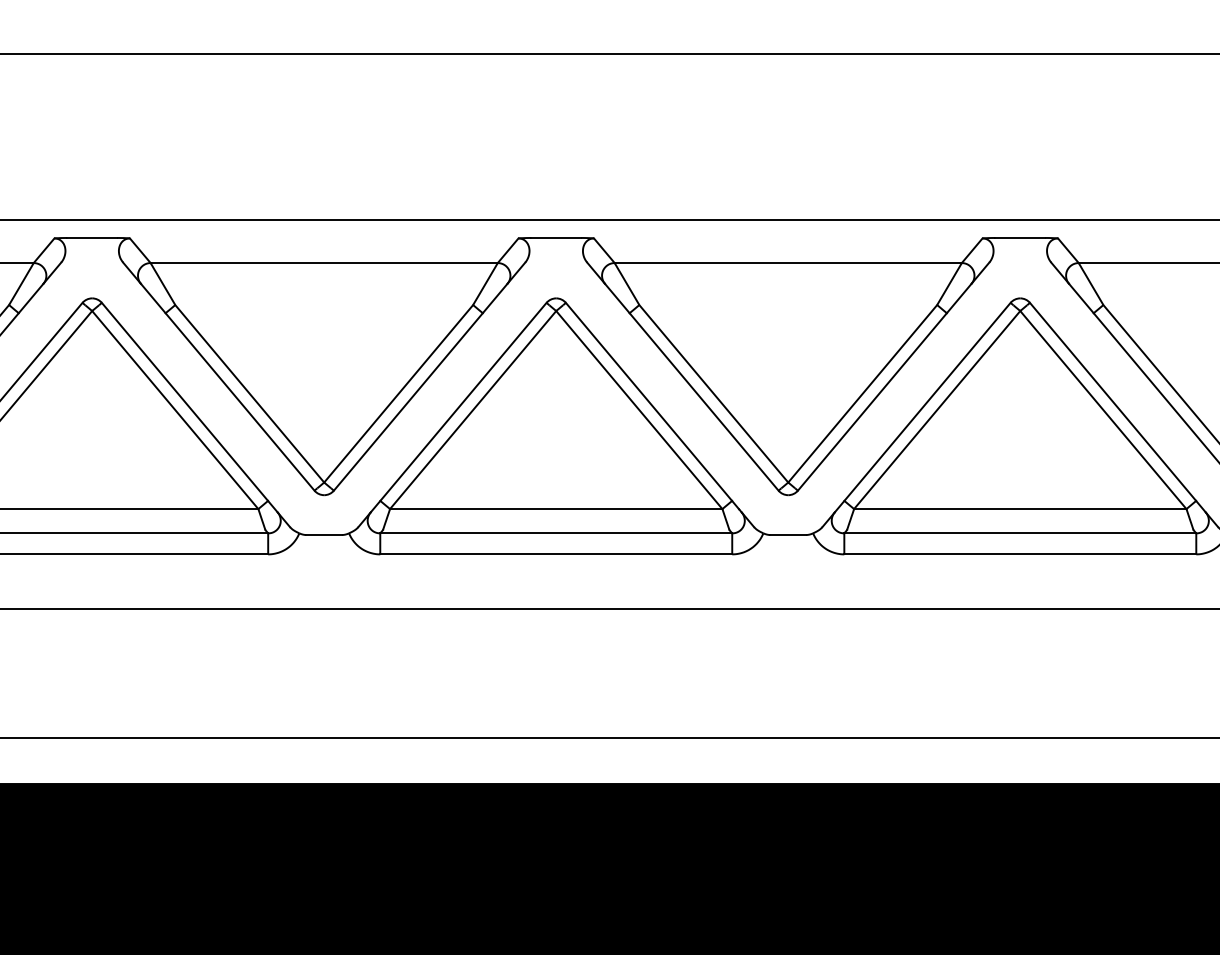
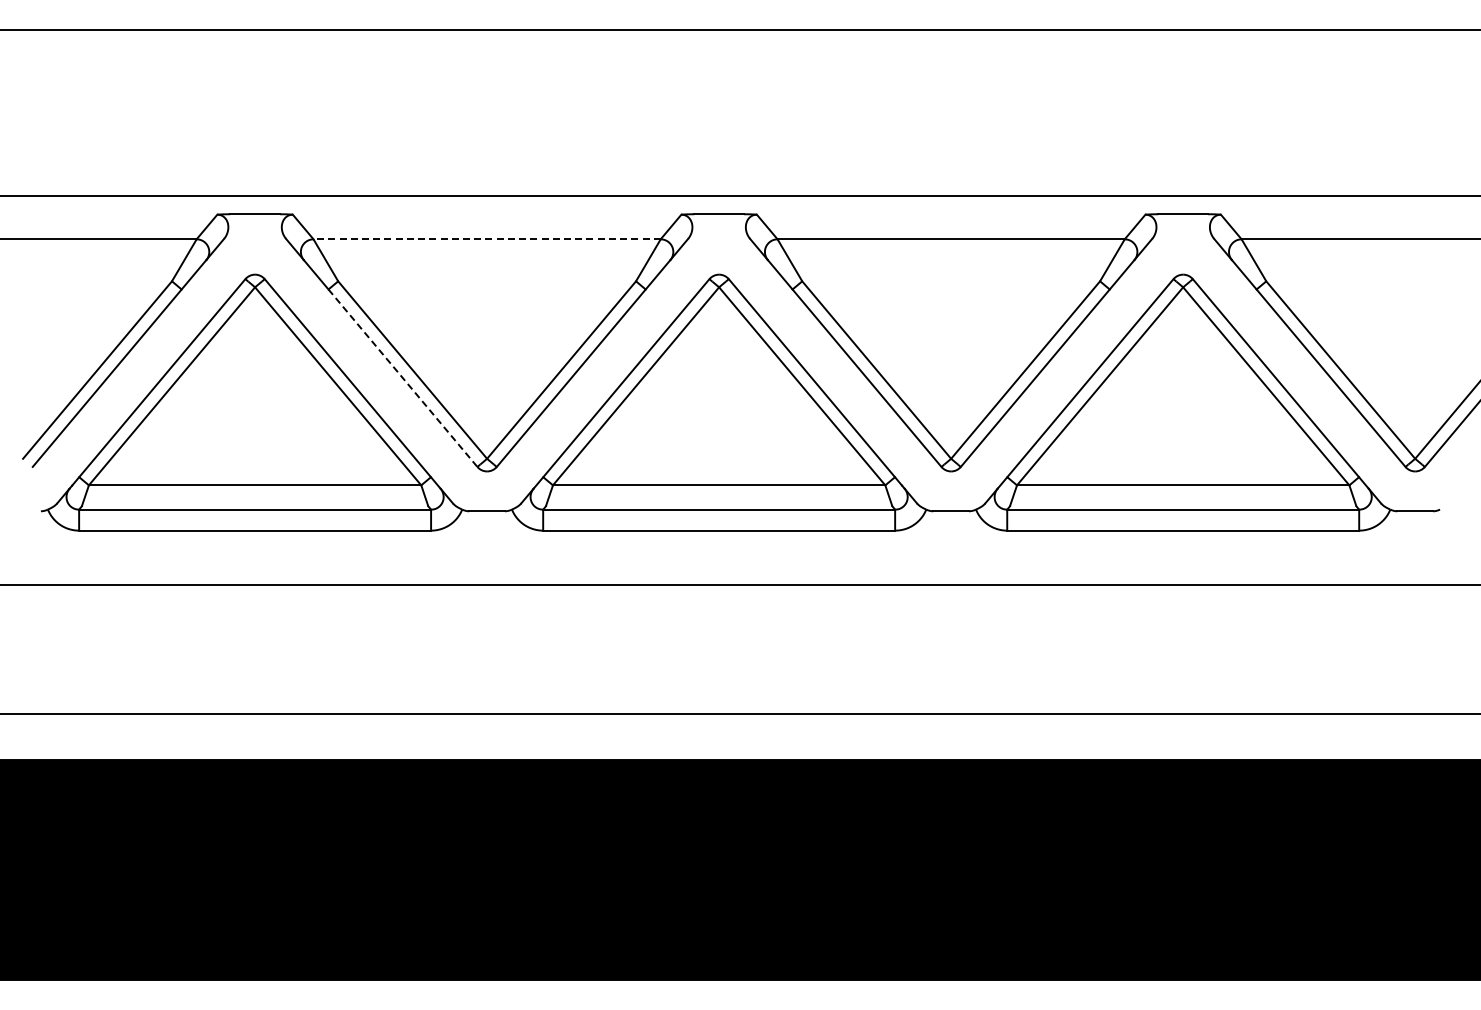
line: (324, 263) -> (487, 239), solid -> dashed
line: (239, 402) -> (402, 378), solid -> dashed

